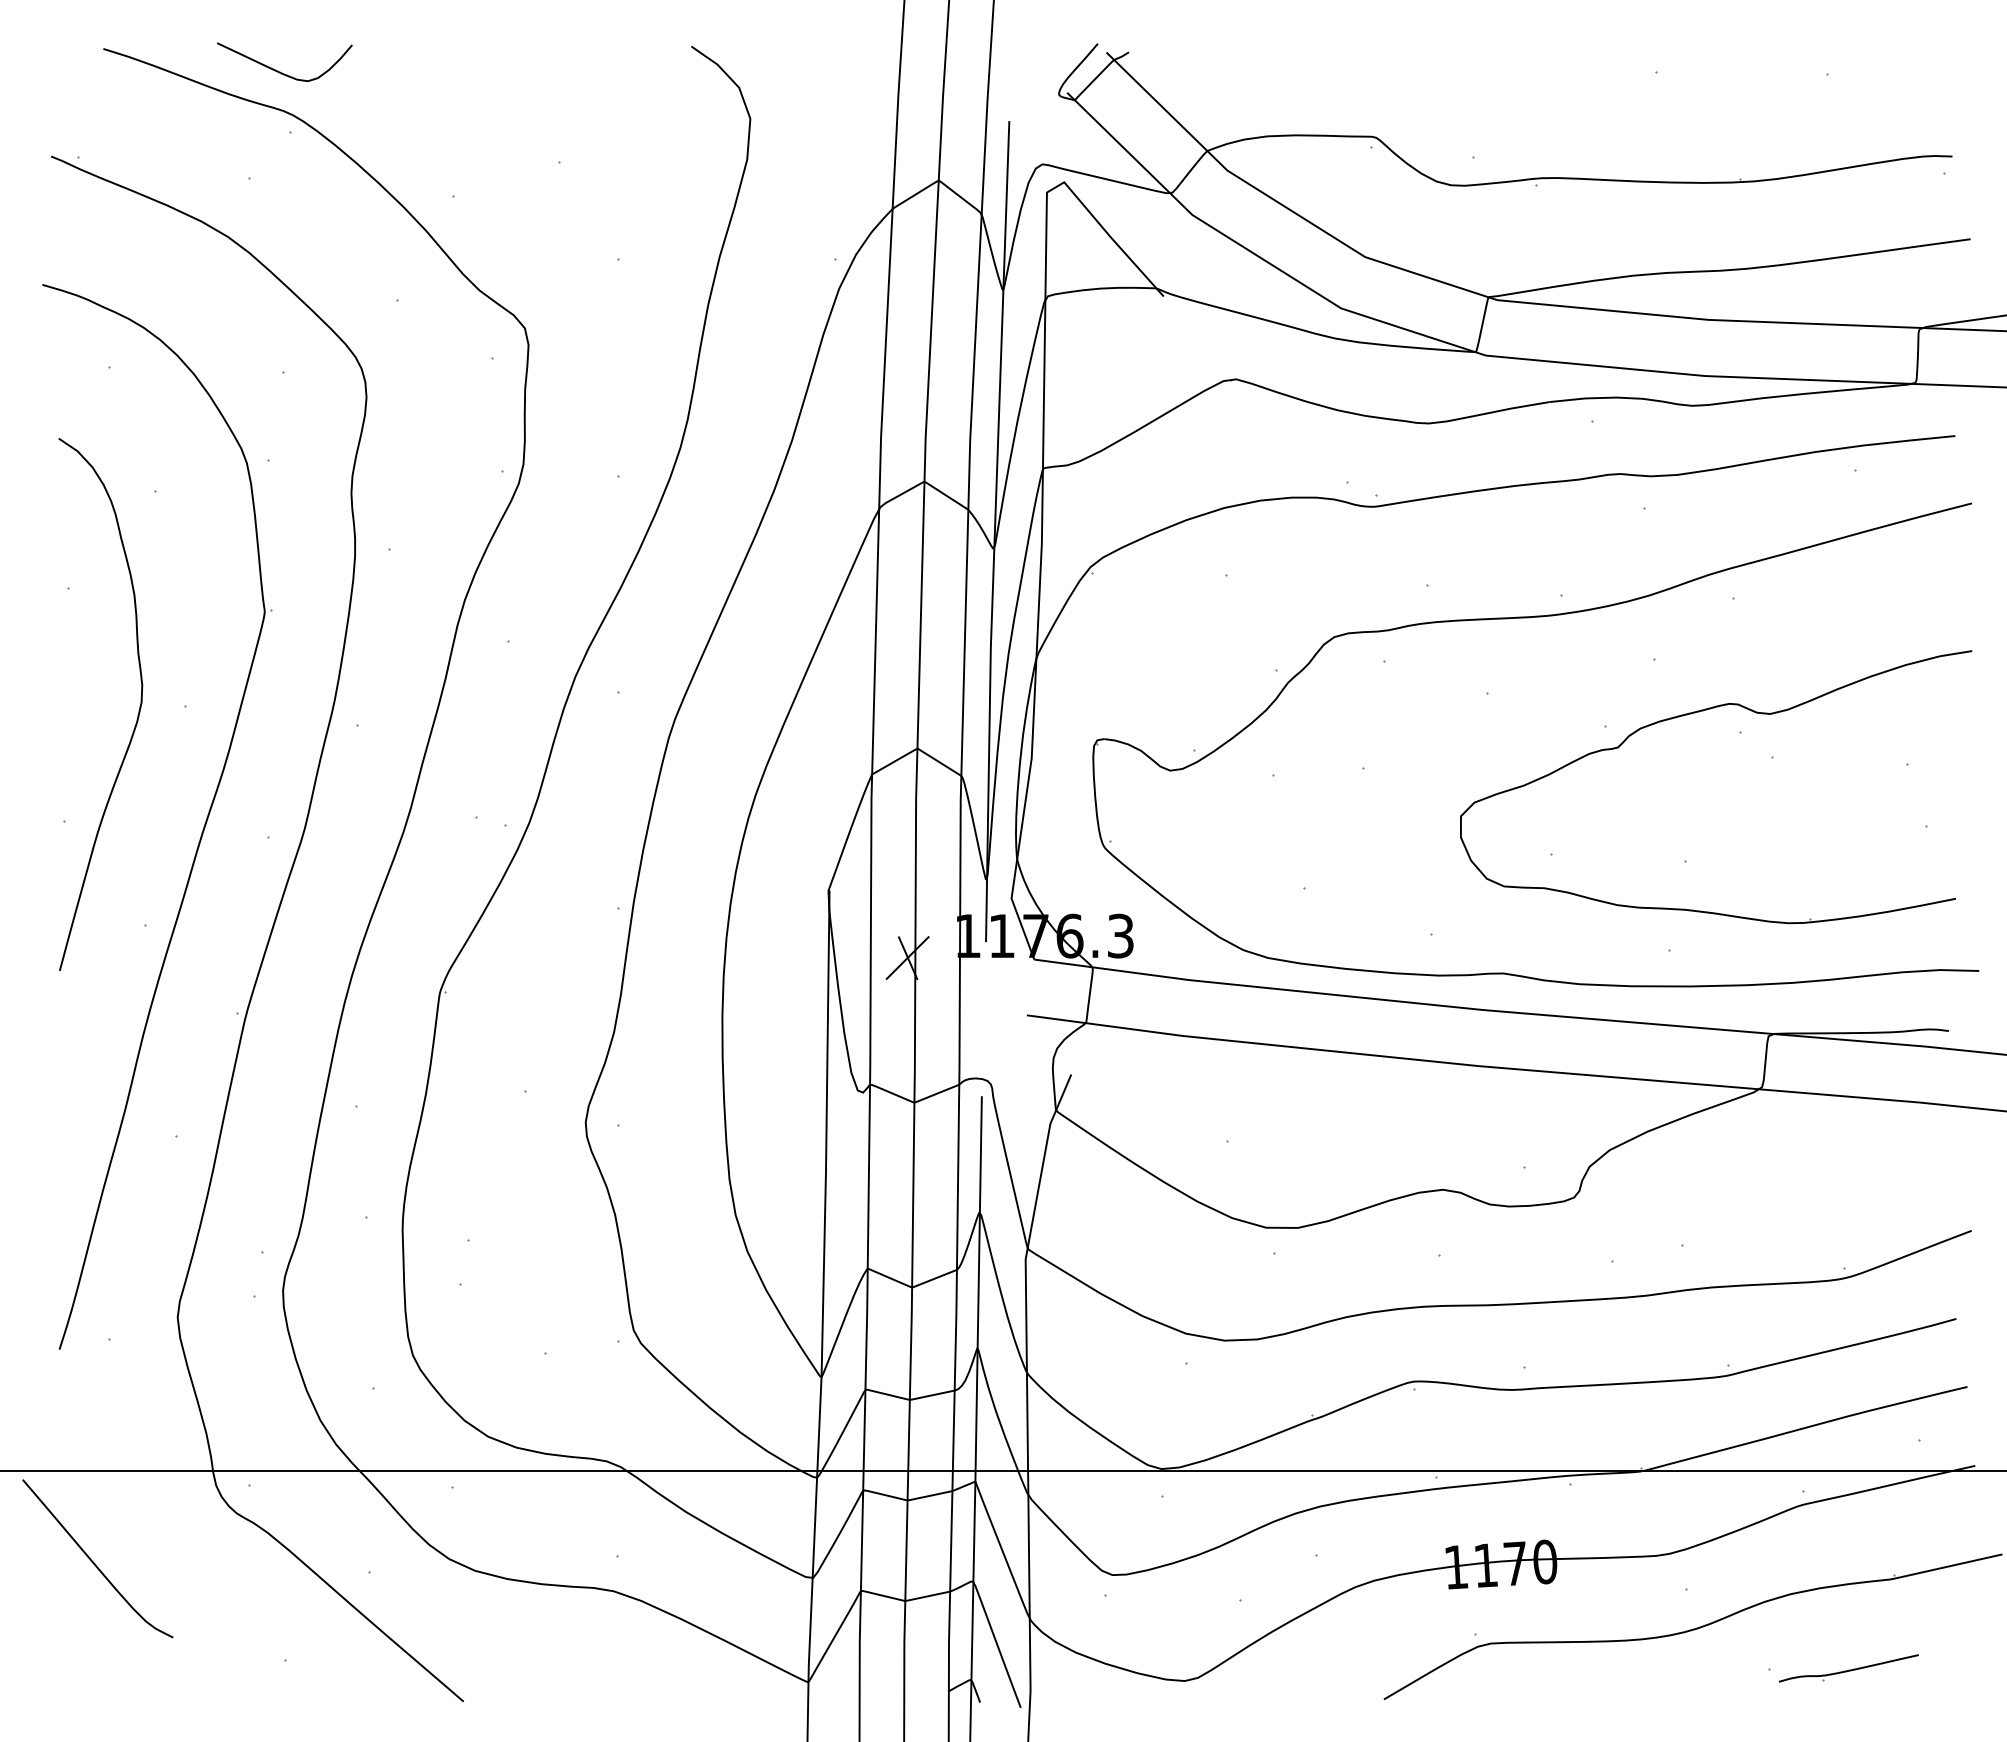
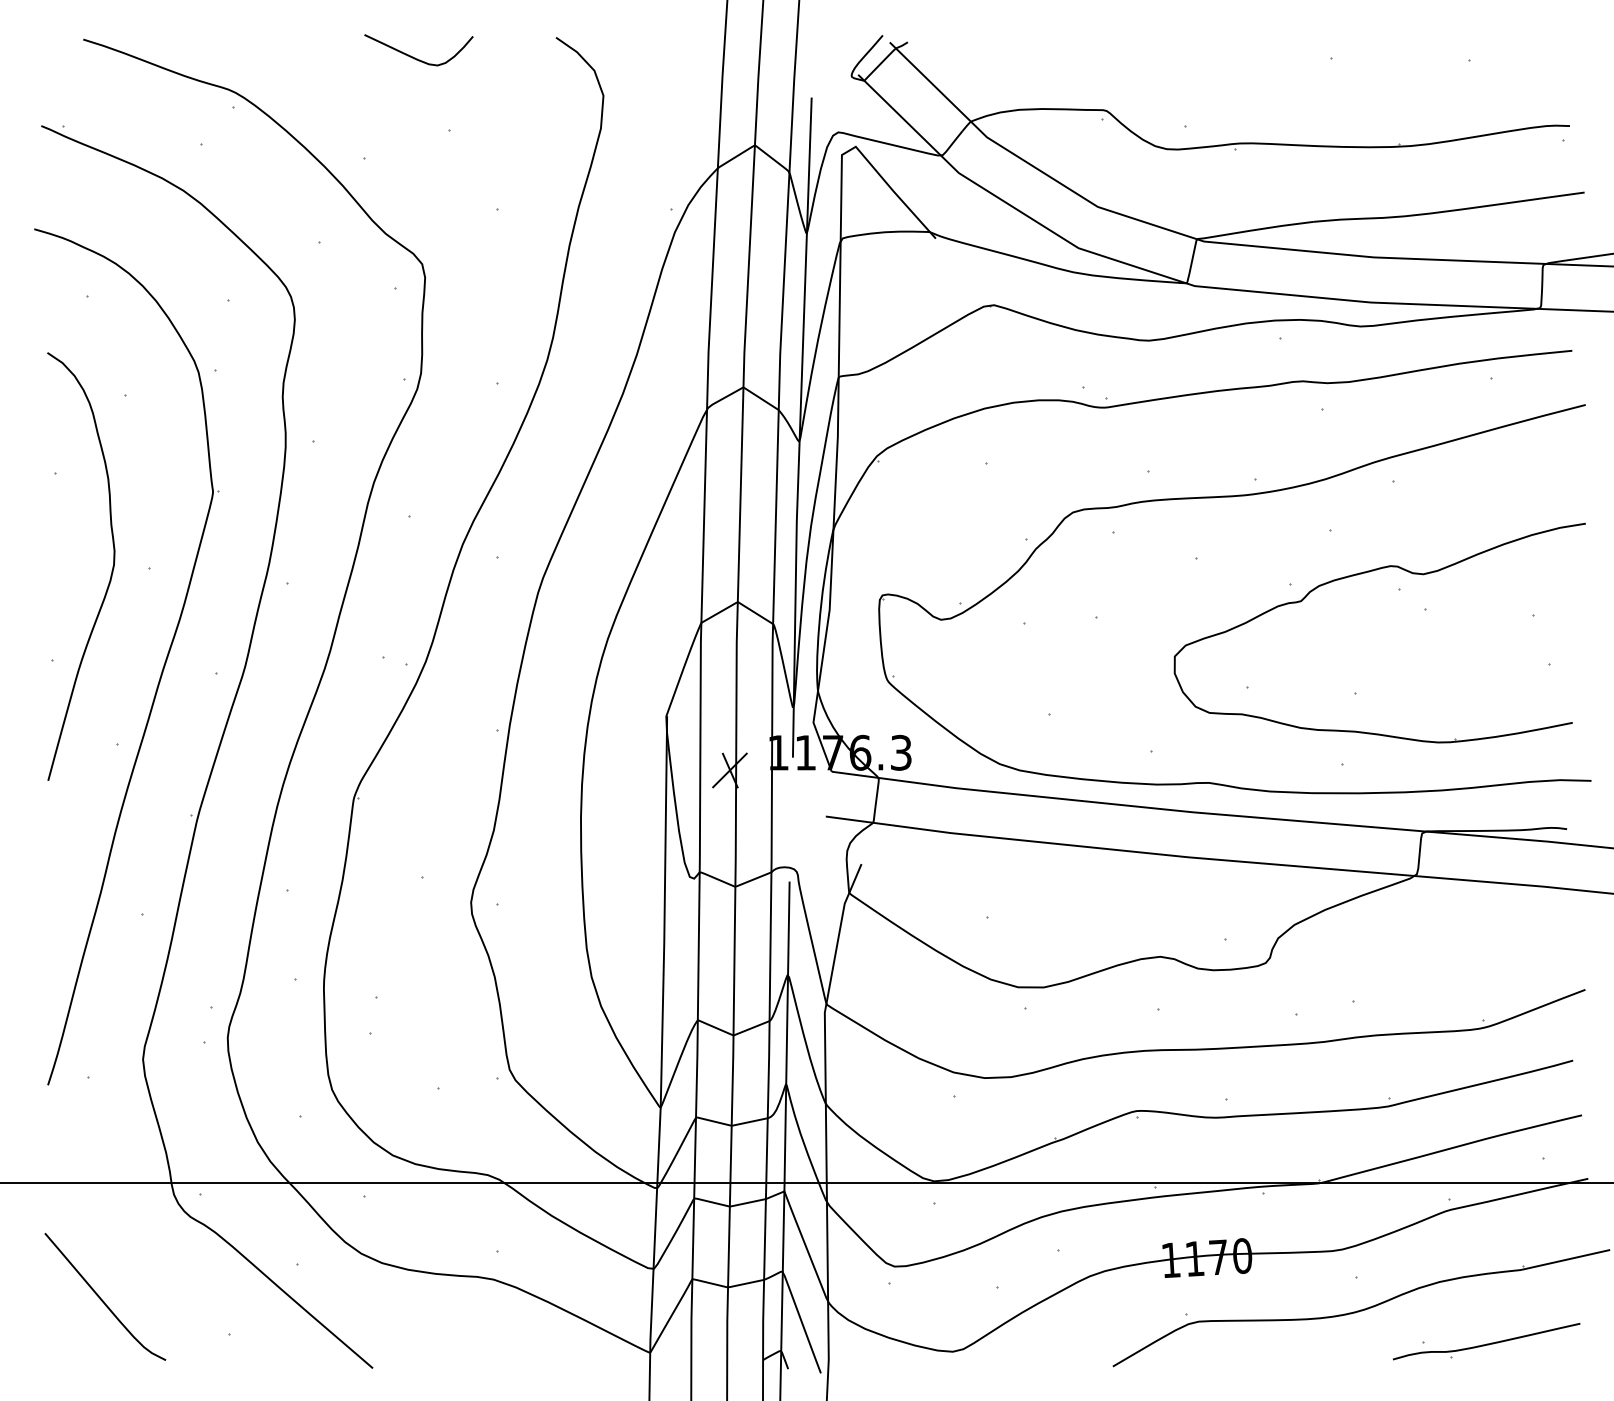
curve: (280, 71) -> (415, 57), moved
curve: (93, 1561) -> (101, 1299), moved
part: (1848, 1668) -> (1486, 1341), size x1.67

